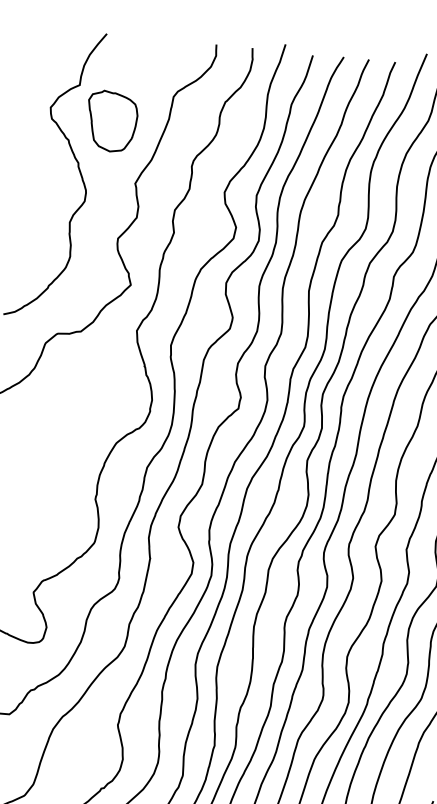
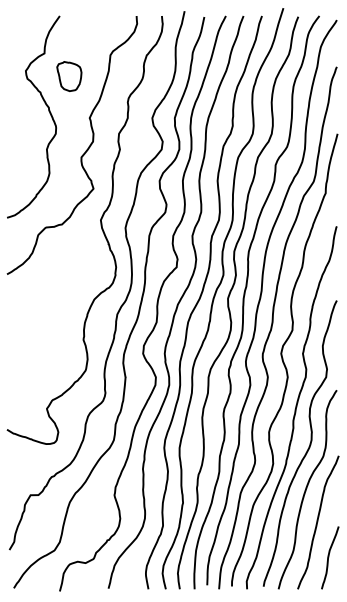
part: (112, 121) -> (69, 76), size x0.7

